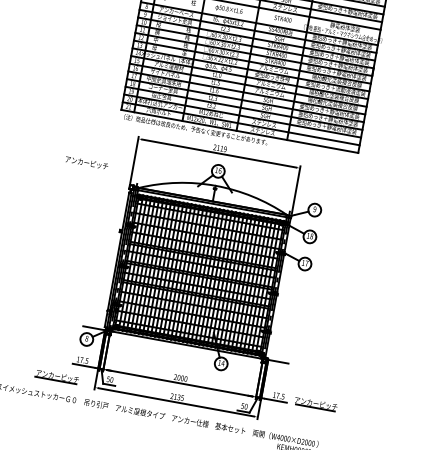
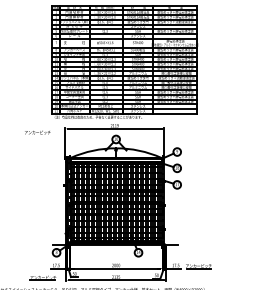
text: (86, 162) -> (37, 132), moved

